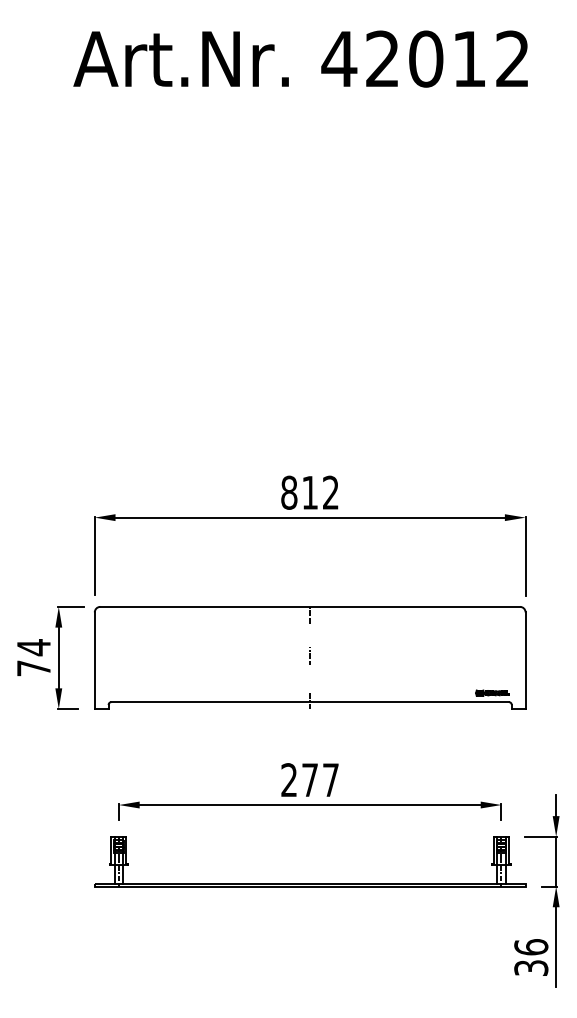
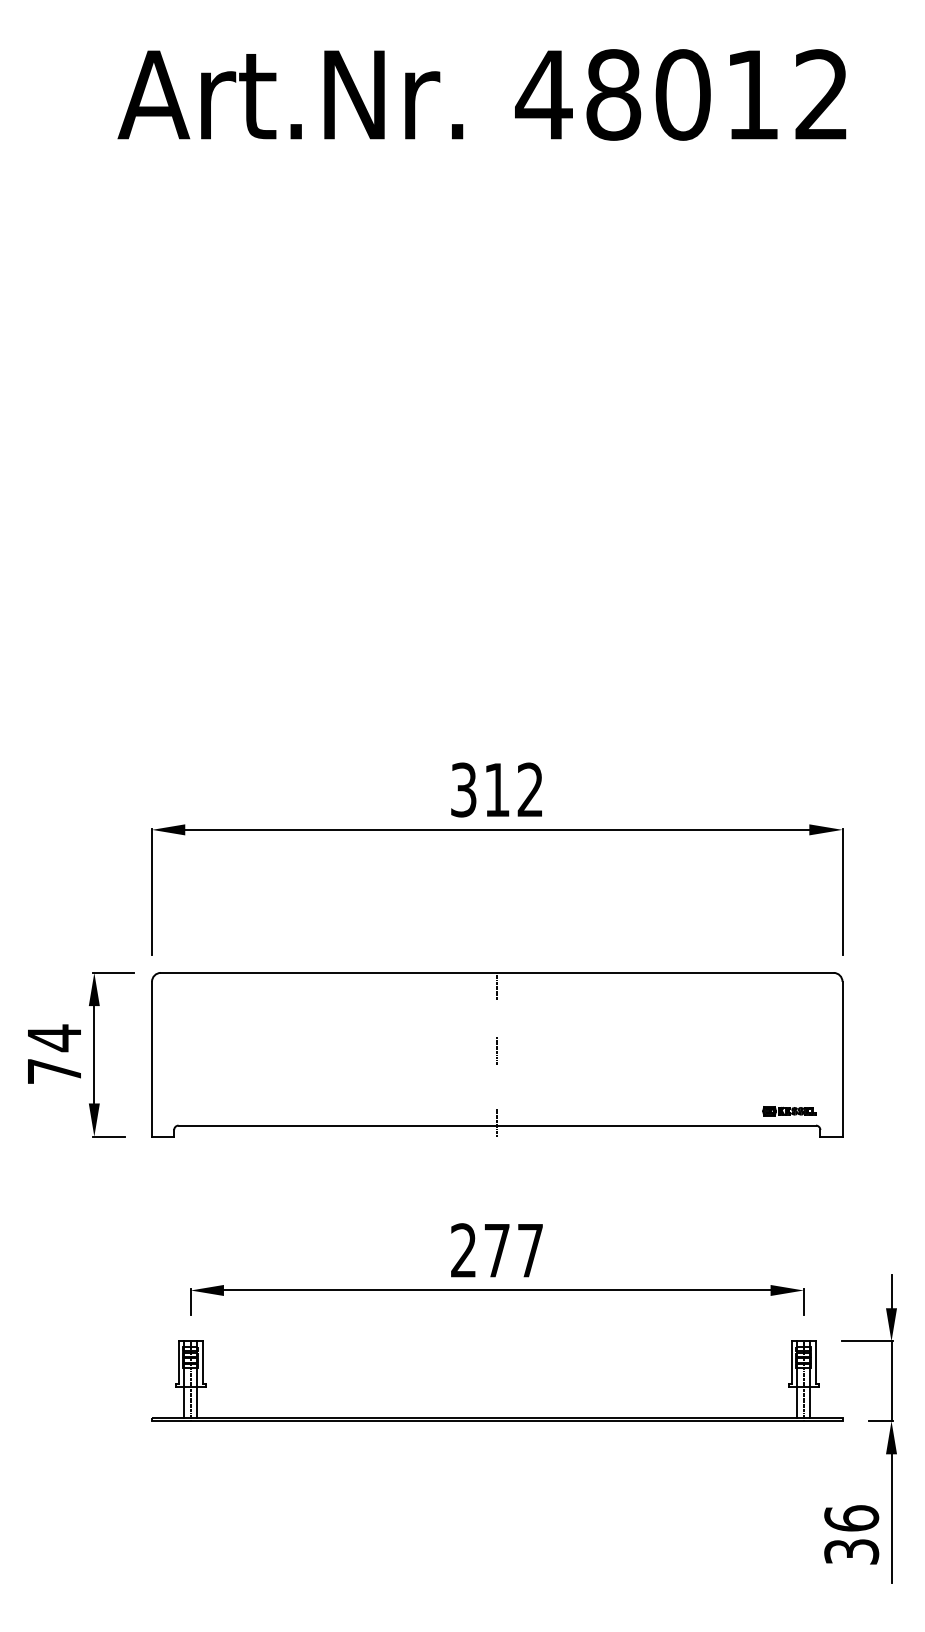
text: (382, 58) -> (613, 93), 42012 -> 48012
text: (289, 492) -> (464, 789), 812 -> 312

